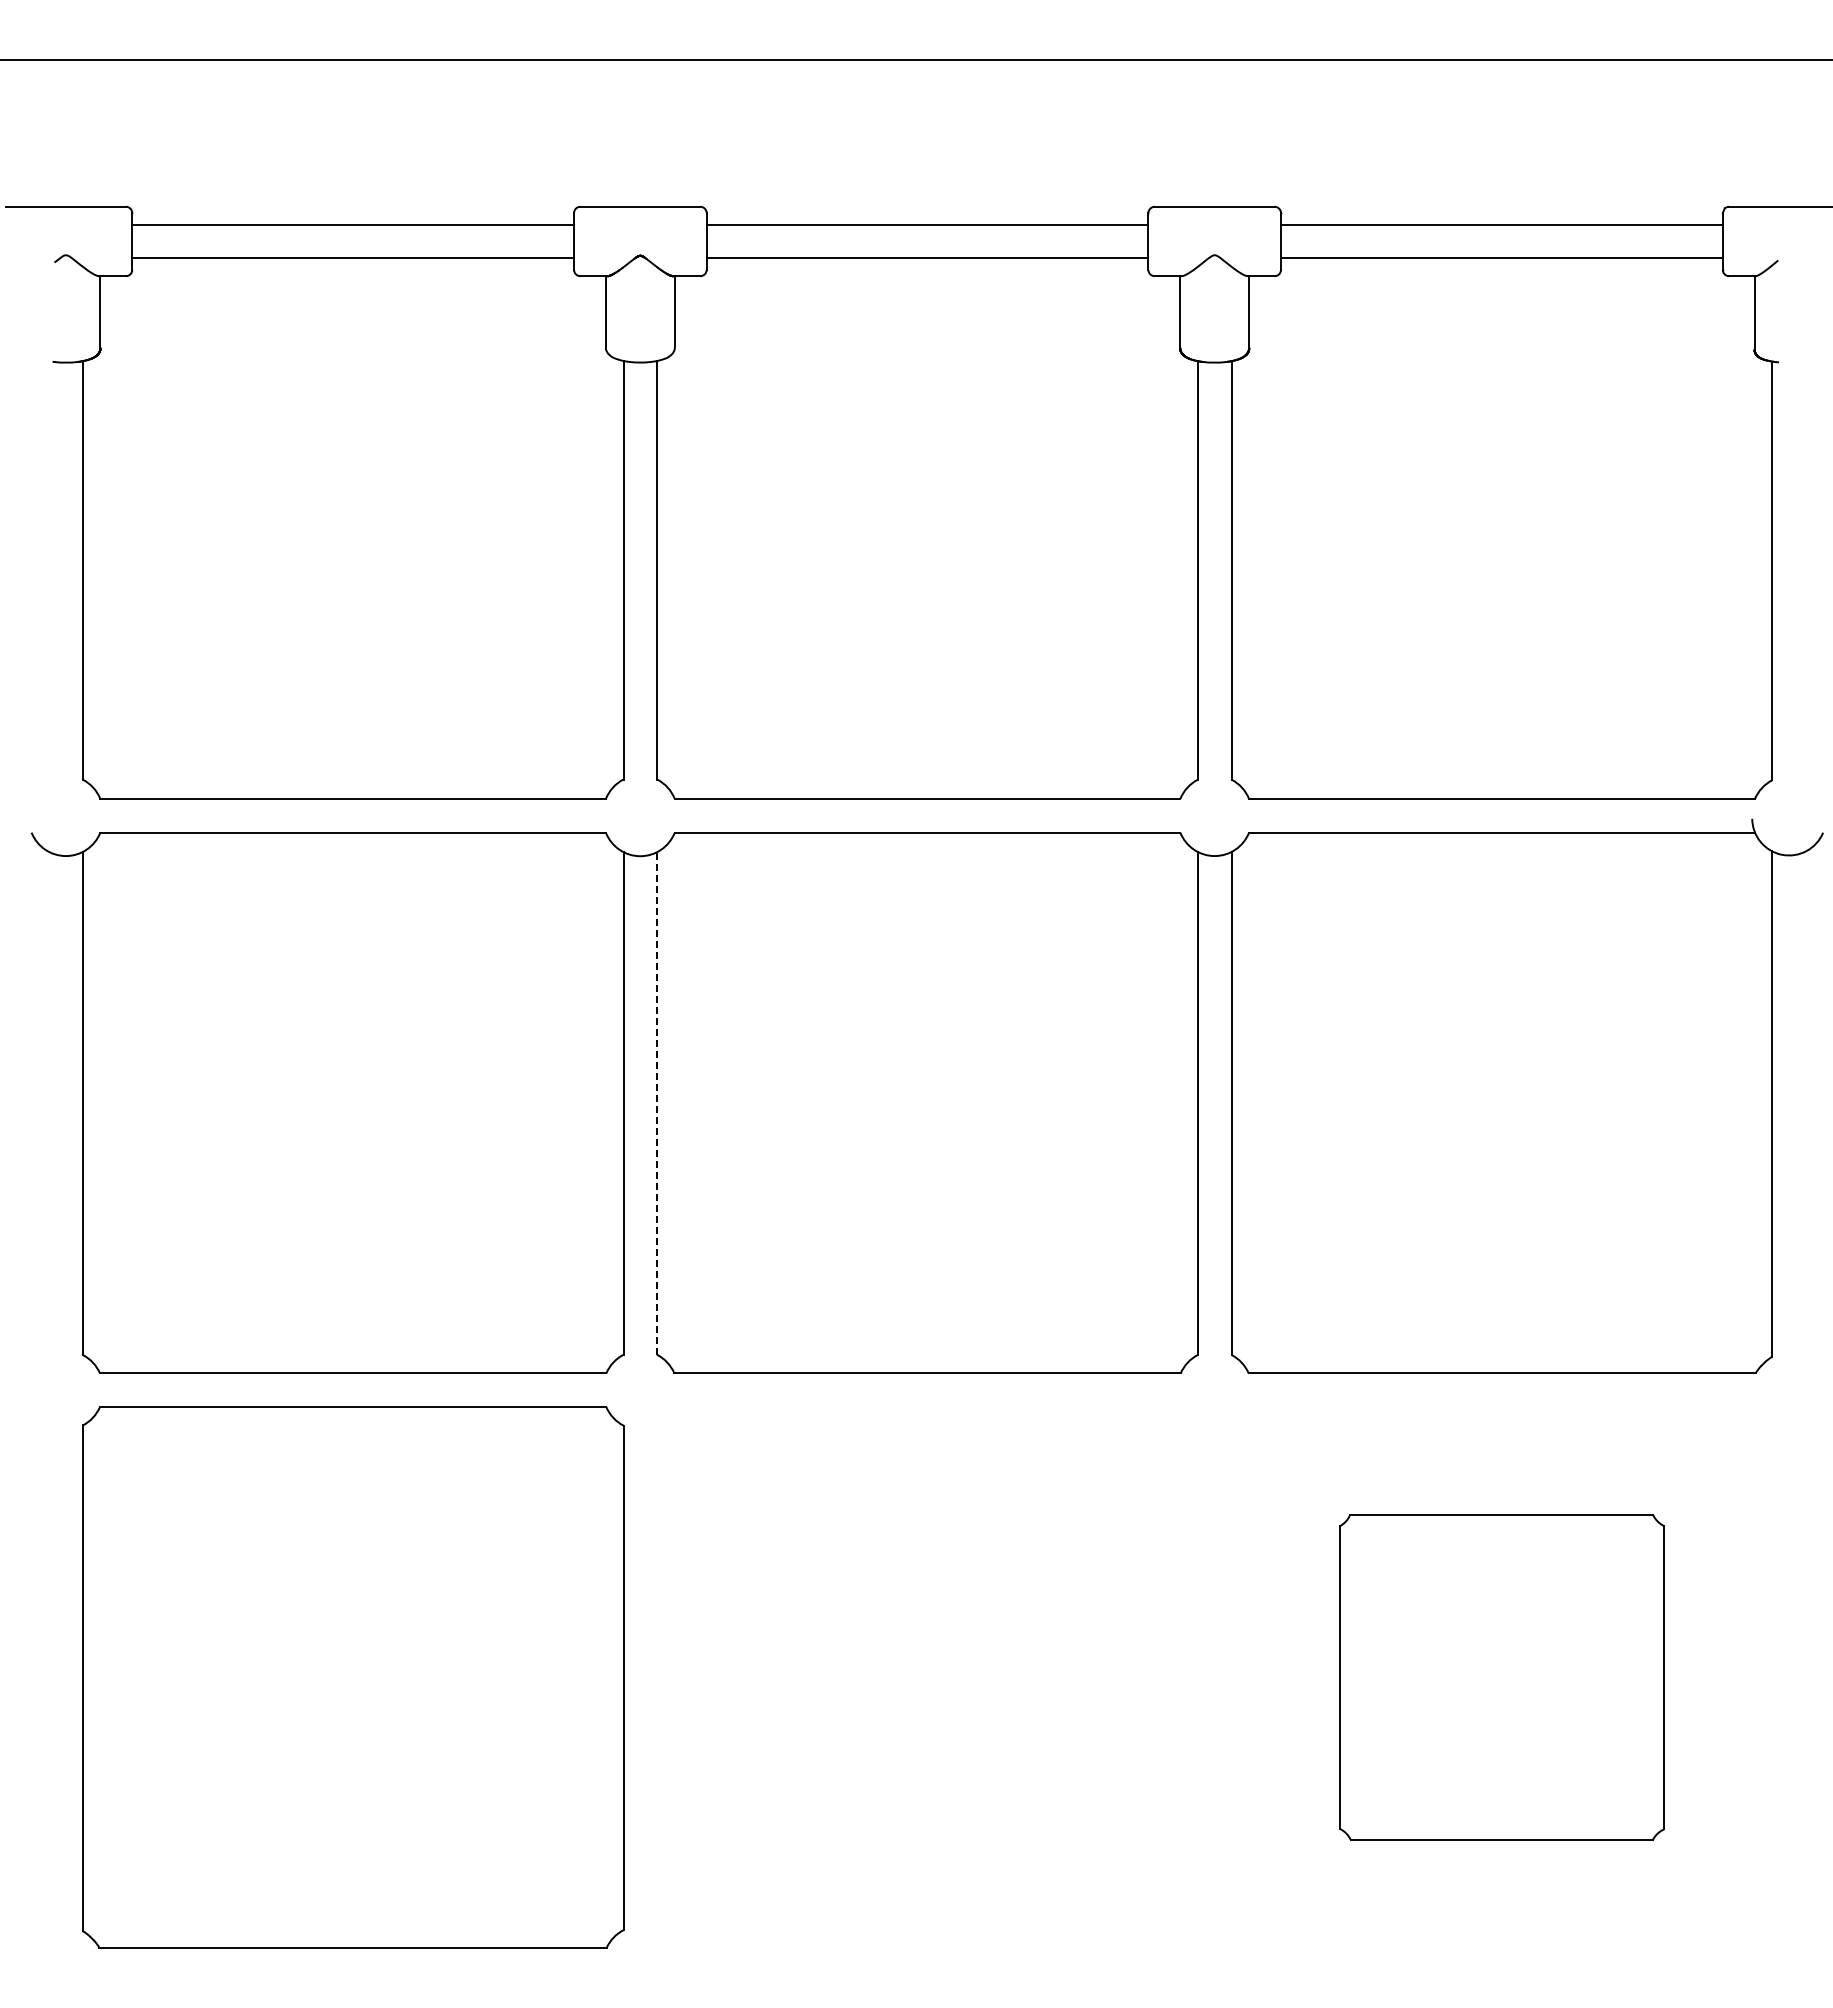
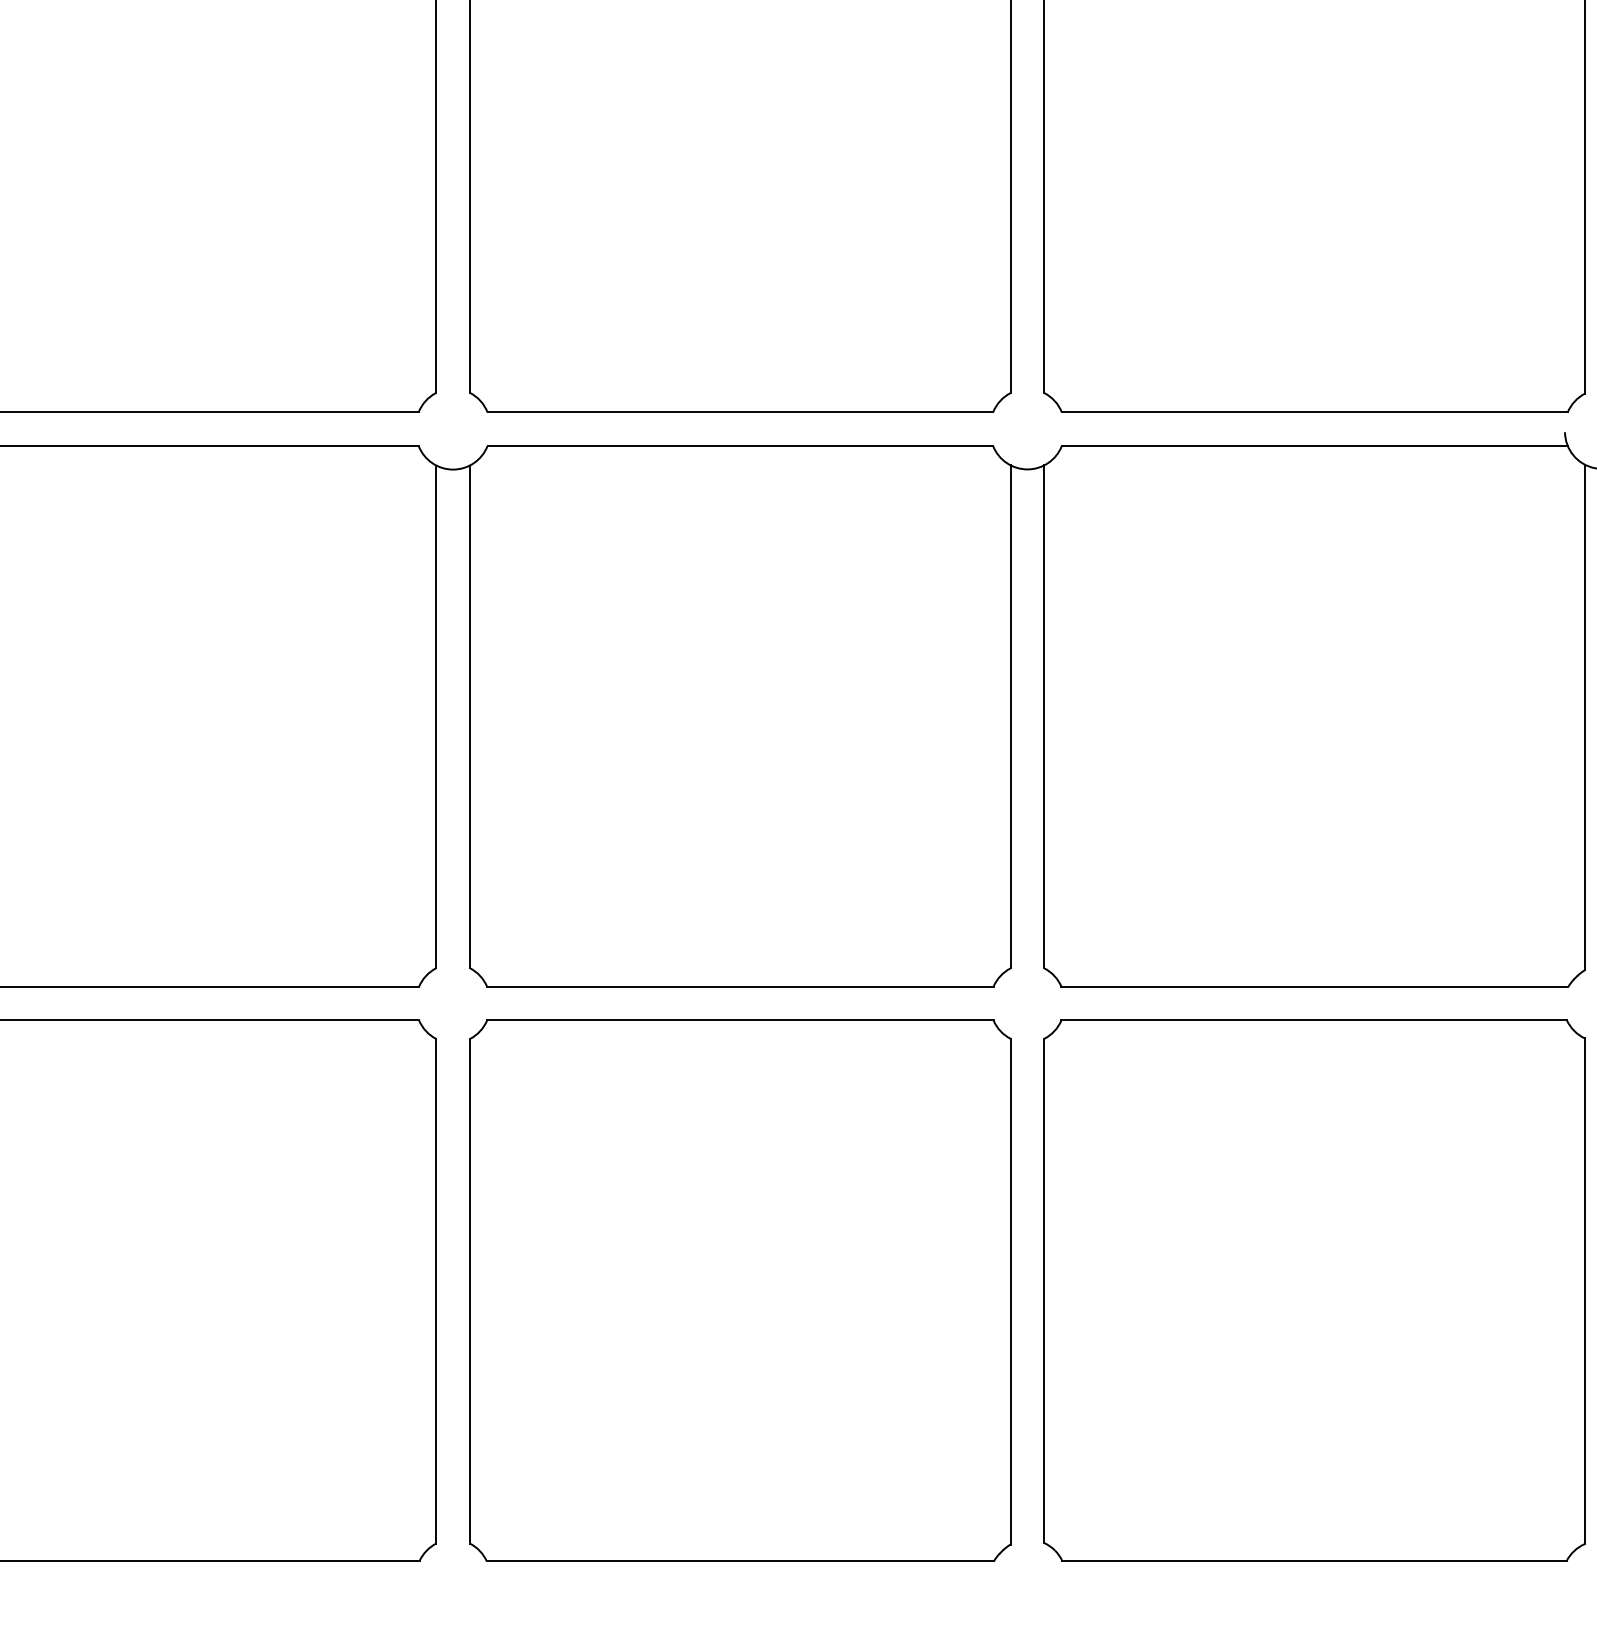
line: (657, 1103) -> (470, 716), dashed -> solid
part: (927, 1677) -> (740, 1290), added
part: (1501, 1677) -> (1314, 1290), size x1.67

